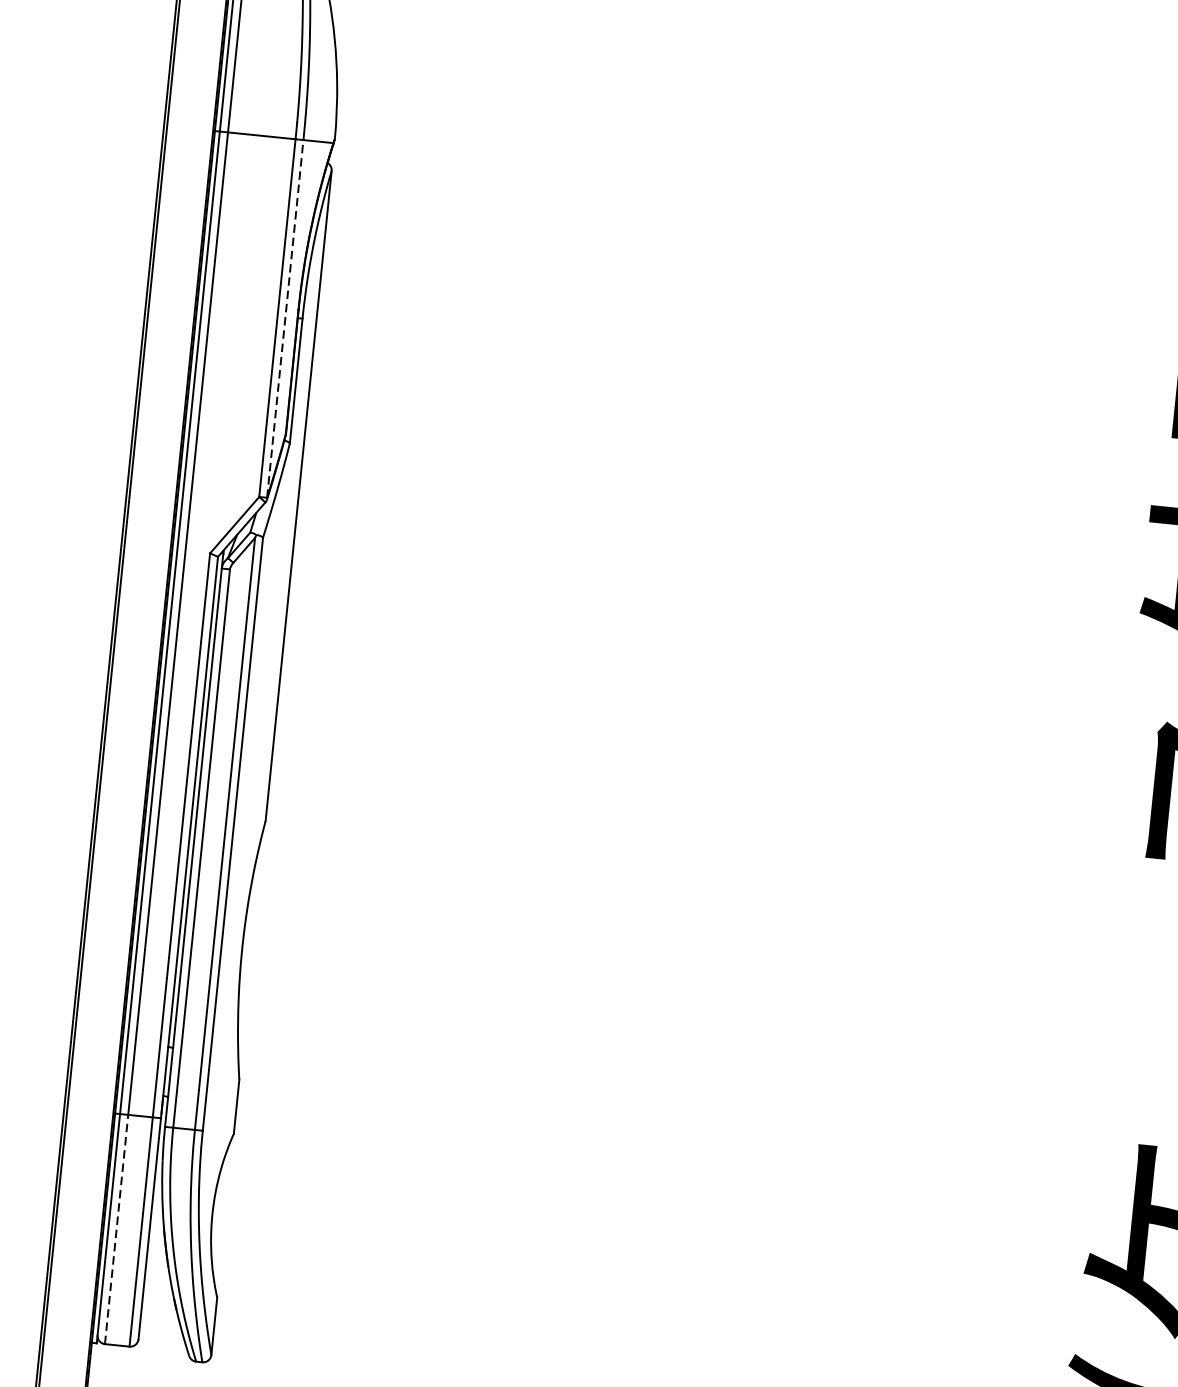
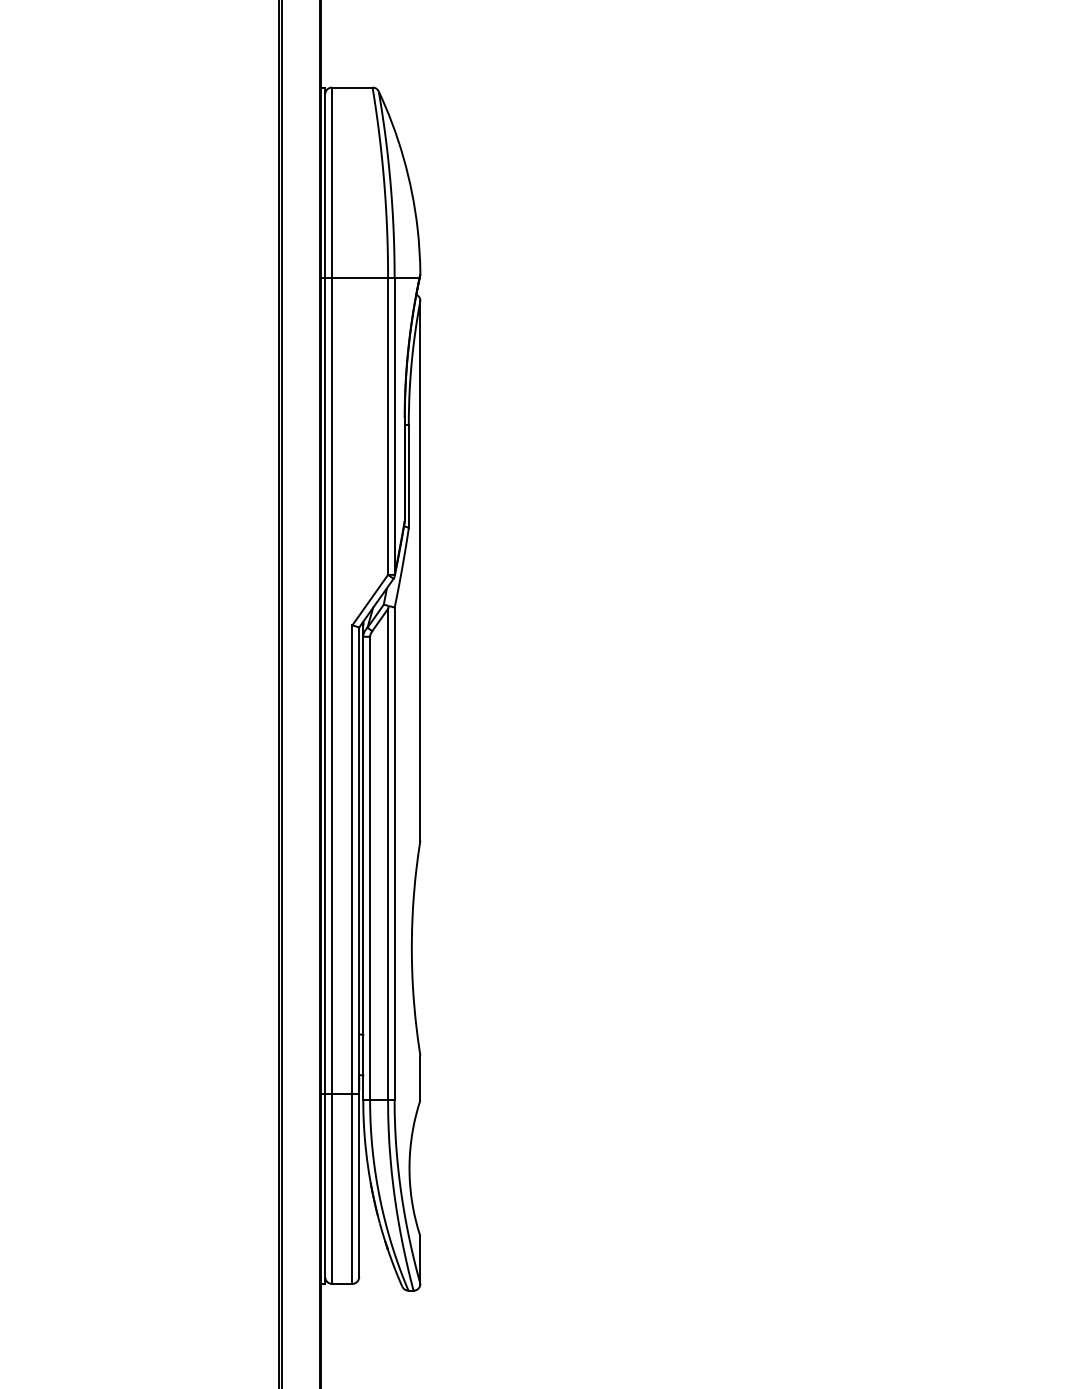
line: (285, 317) -> (394, 425), dashed -> solid
line: (117, 1229) -> (332, 1188), dashed -> solid

